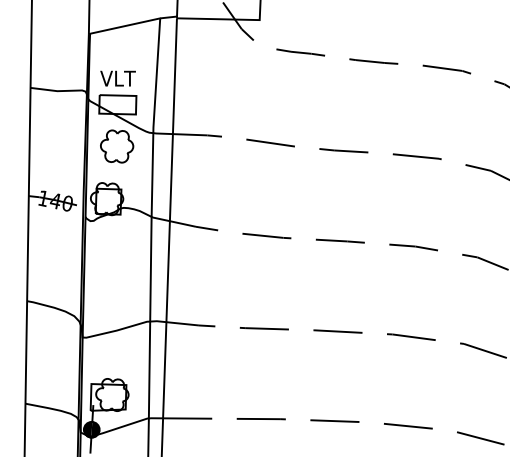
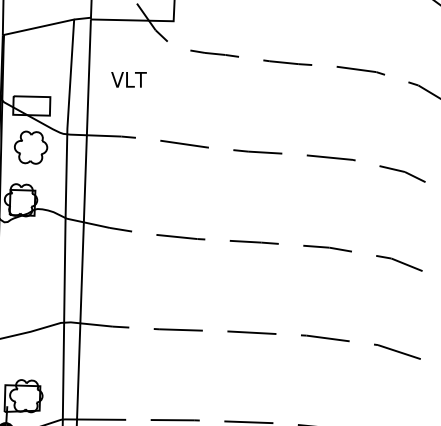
text: (117, 78) -> (128, 79), moved

